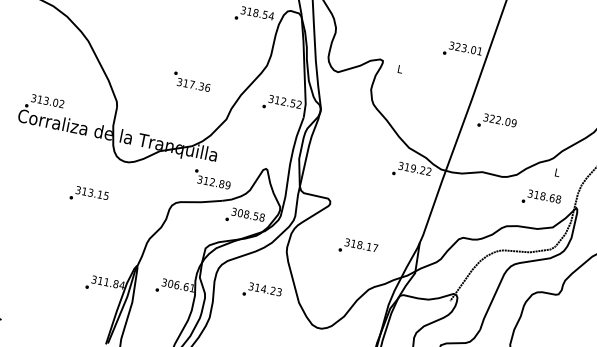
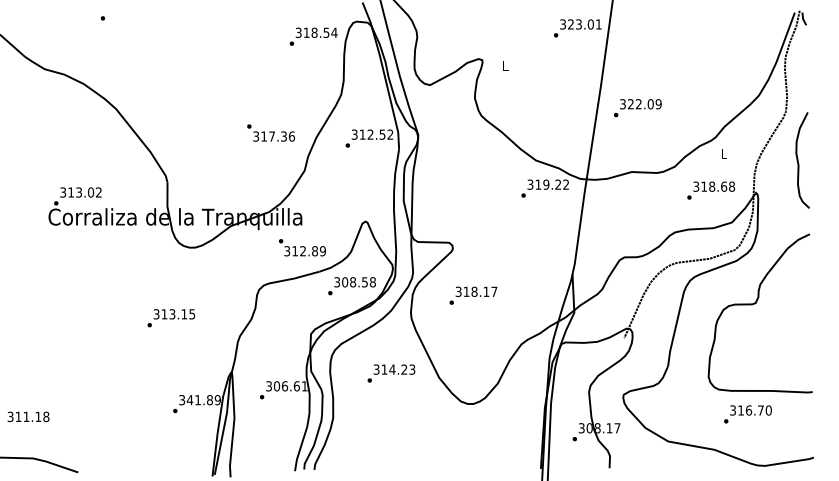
text: (192, 81) -> (271, 132), moved
text: (89, 195) -> (171, 318), moved
text: (358, 247) -> (473, 295), moved
text: (110, 283) -> (203, 400), 311.84 -> 341.89

